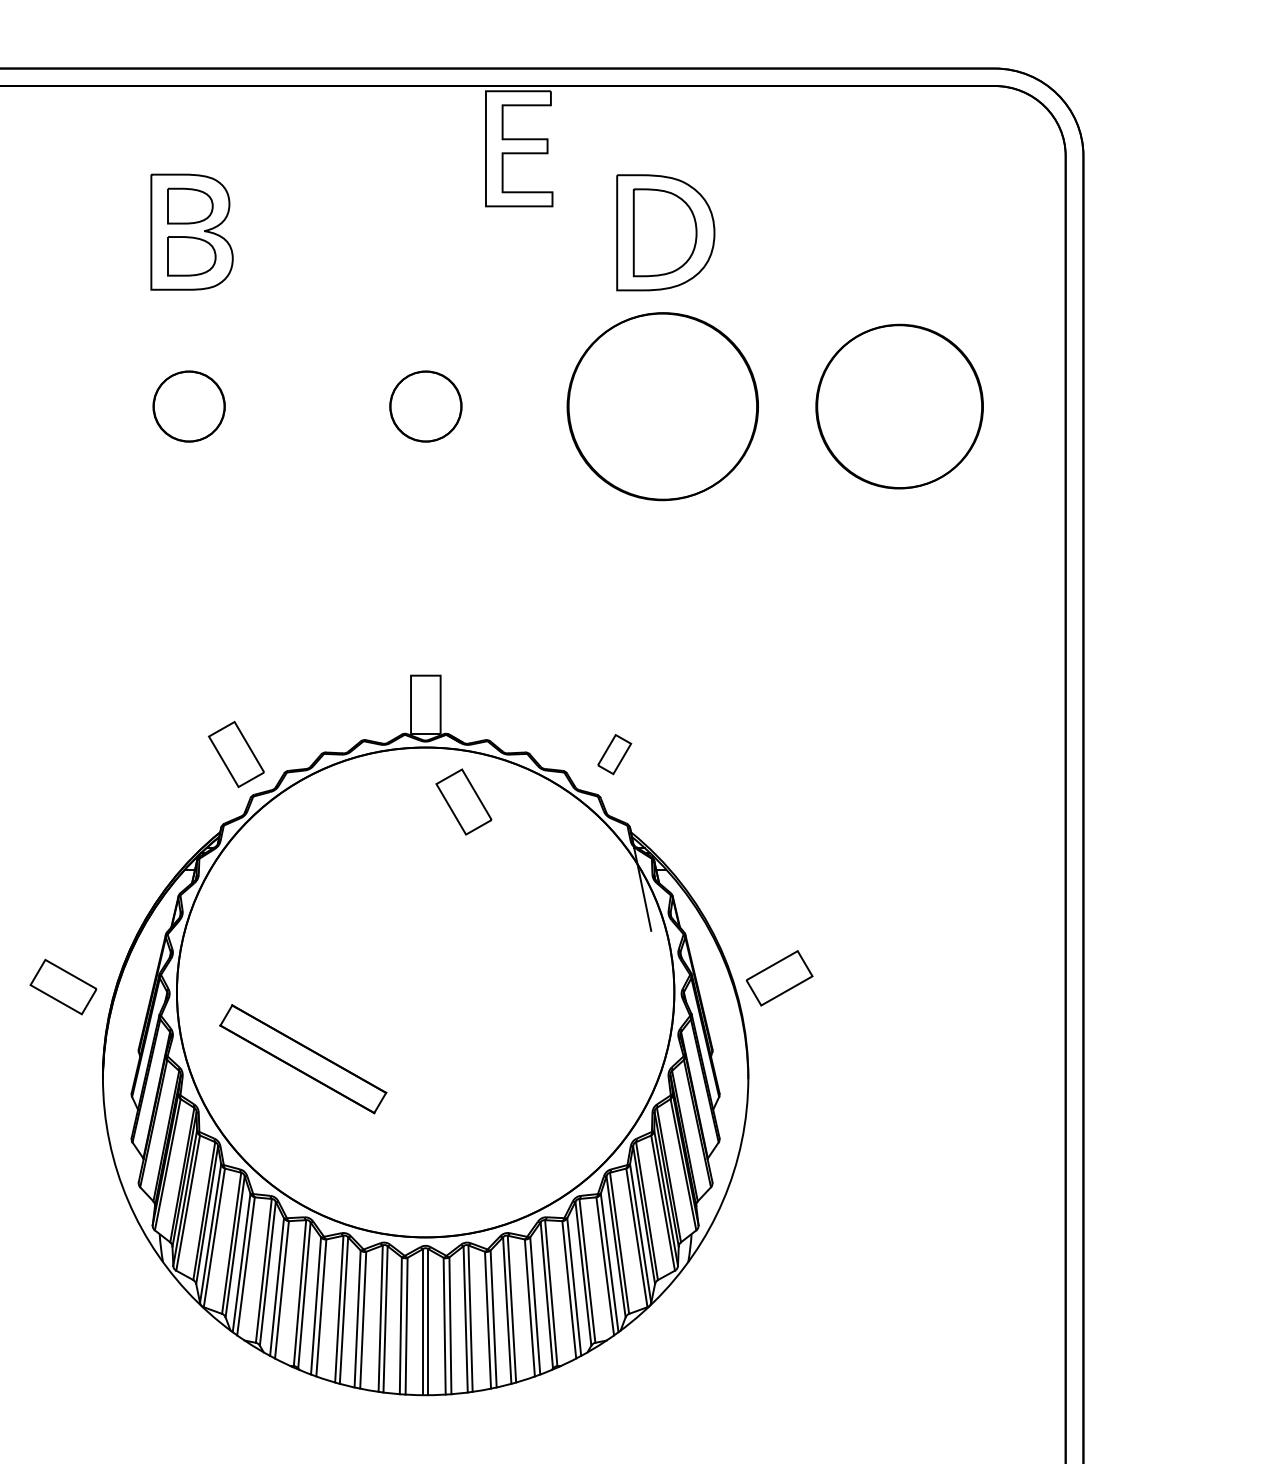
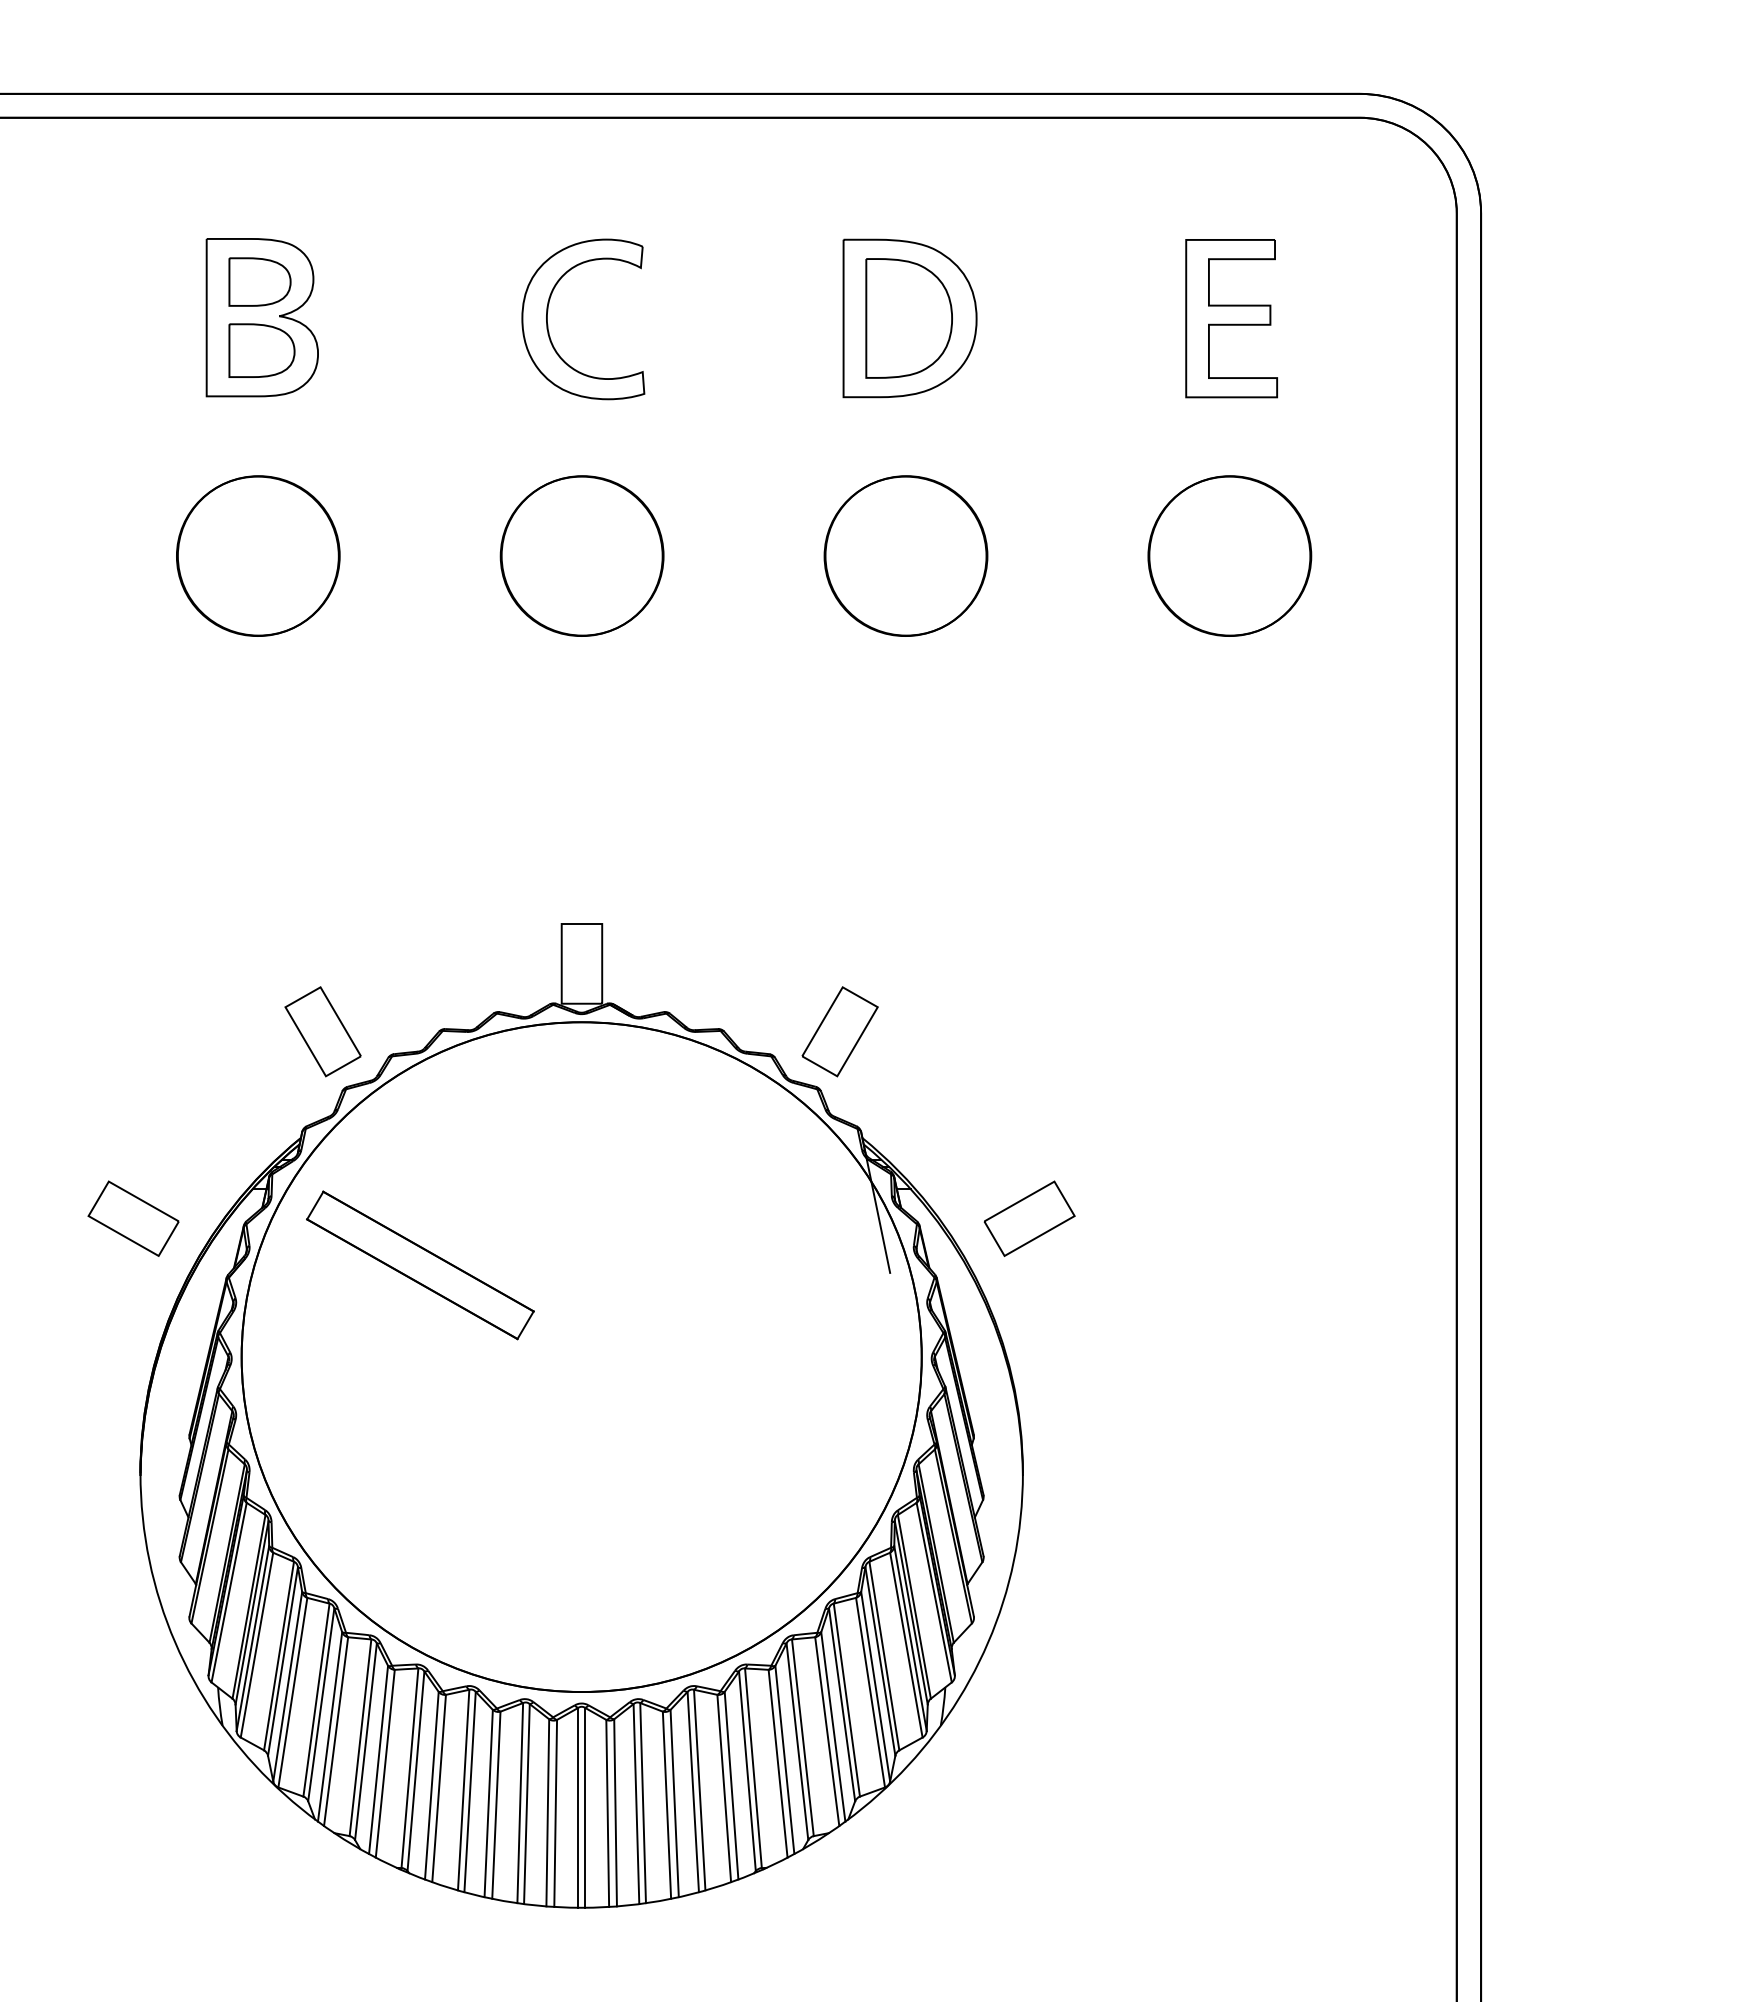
part: (519, 148) -> (1231, 318), moved
part: (401, 237) -> (548, 324), added
part: (189, 406) -> (258, 555), size x1.67
part: (425, 406) -> (581, 555), size x1.67
part: (662, 406) -> (905, 555), size x0.62
part: (899, 406) -> (1229, 555), size x0.71
part: (614, 754) -> (839, 1031), size x1.67
part: (463, 801) -> (633, 1096), removed
part: (779, 978) -> (1029, 1218), moved
part: (63, 986) -> (133, 1218), moved
part: (303, 1059) -> (420, 1265), moved

